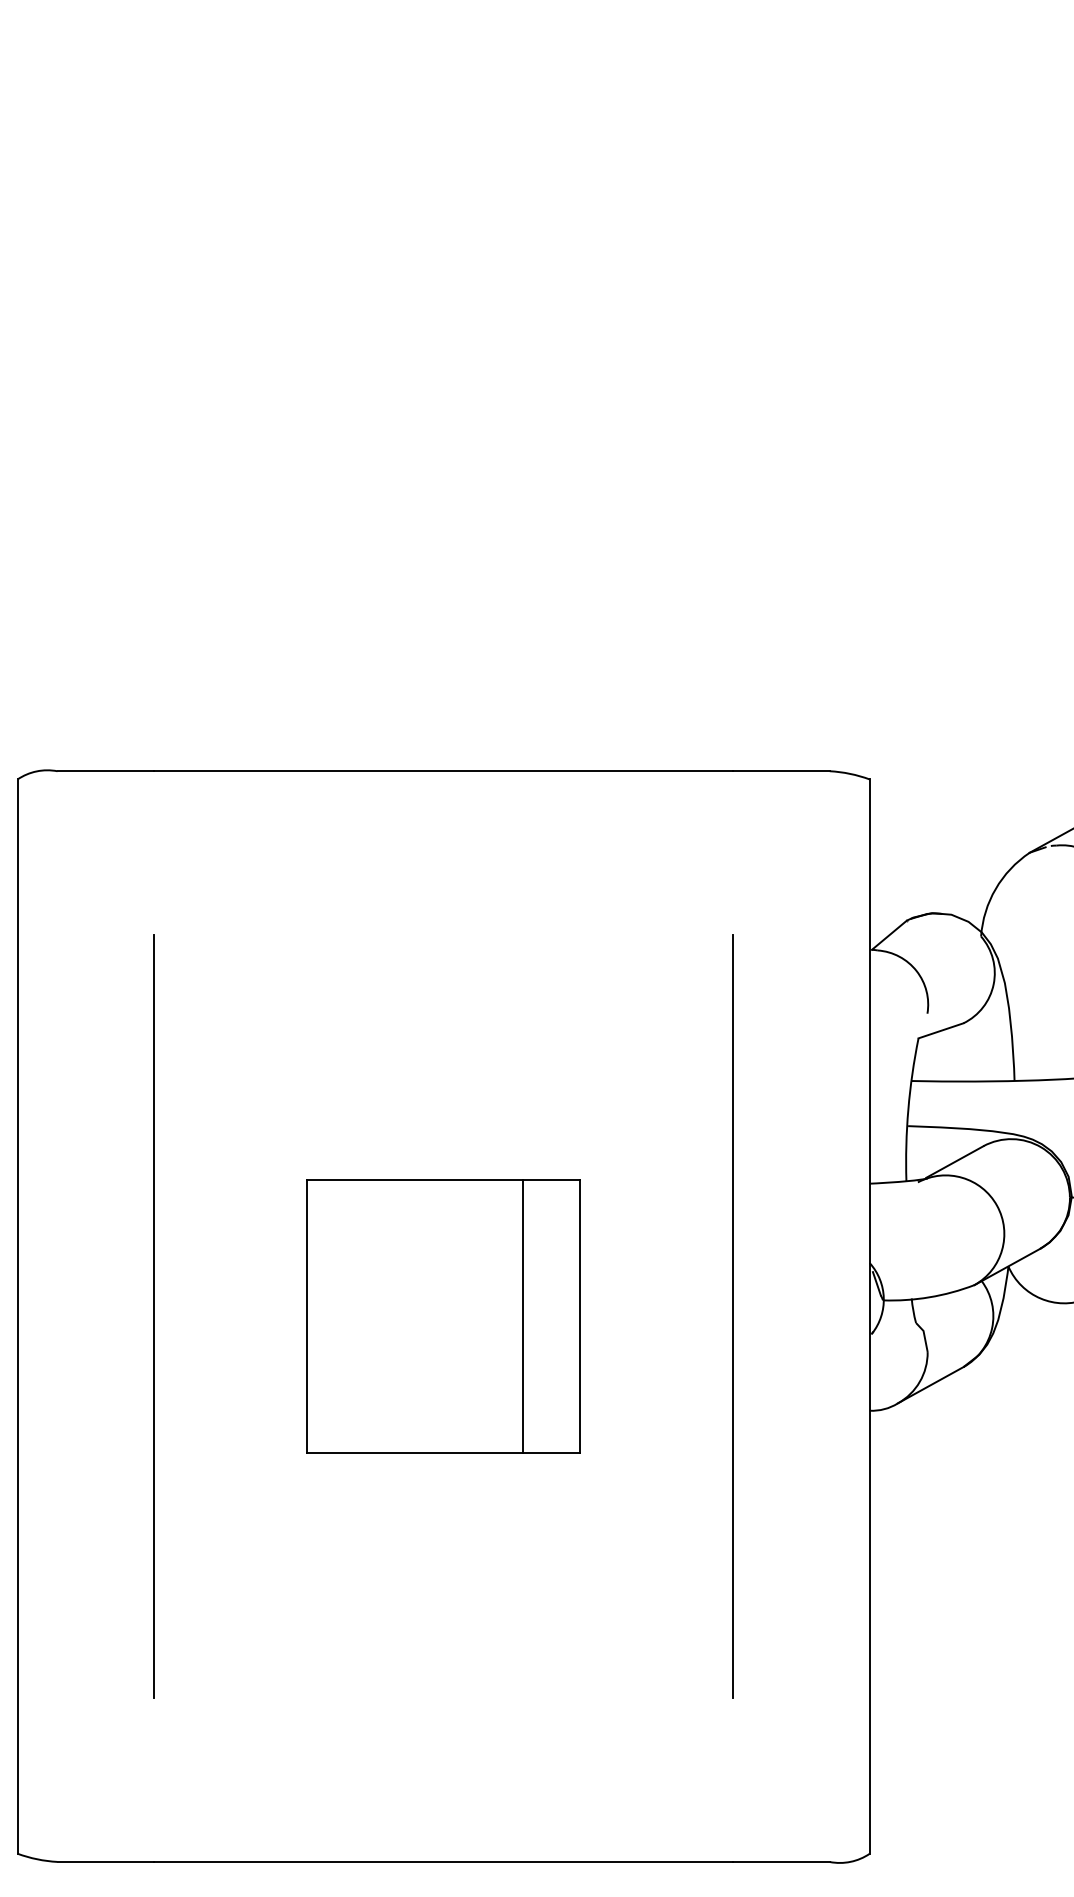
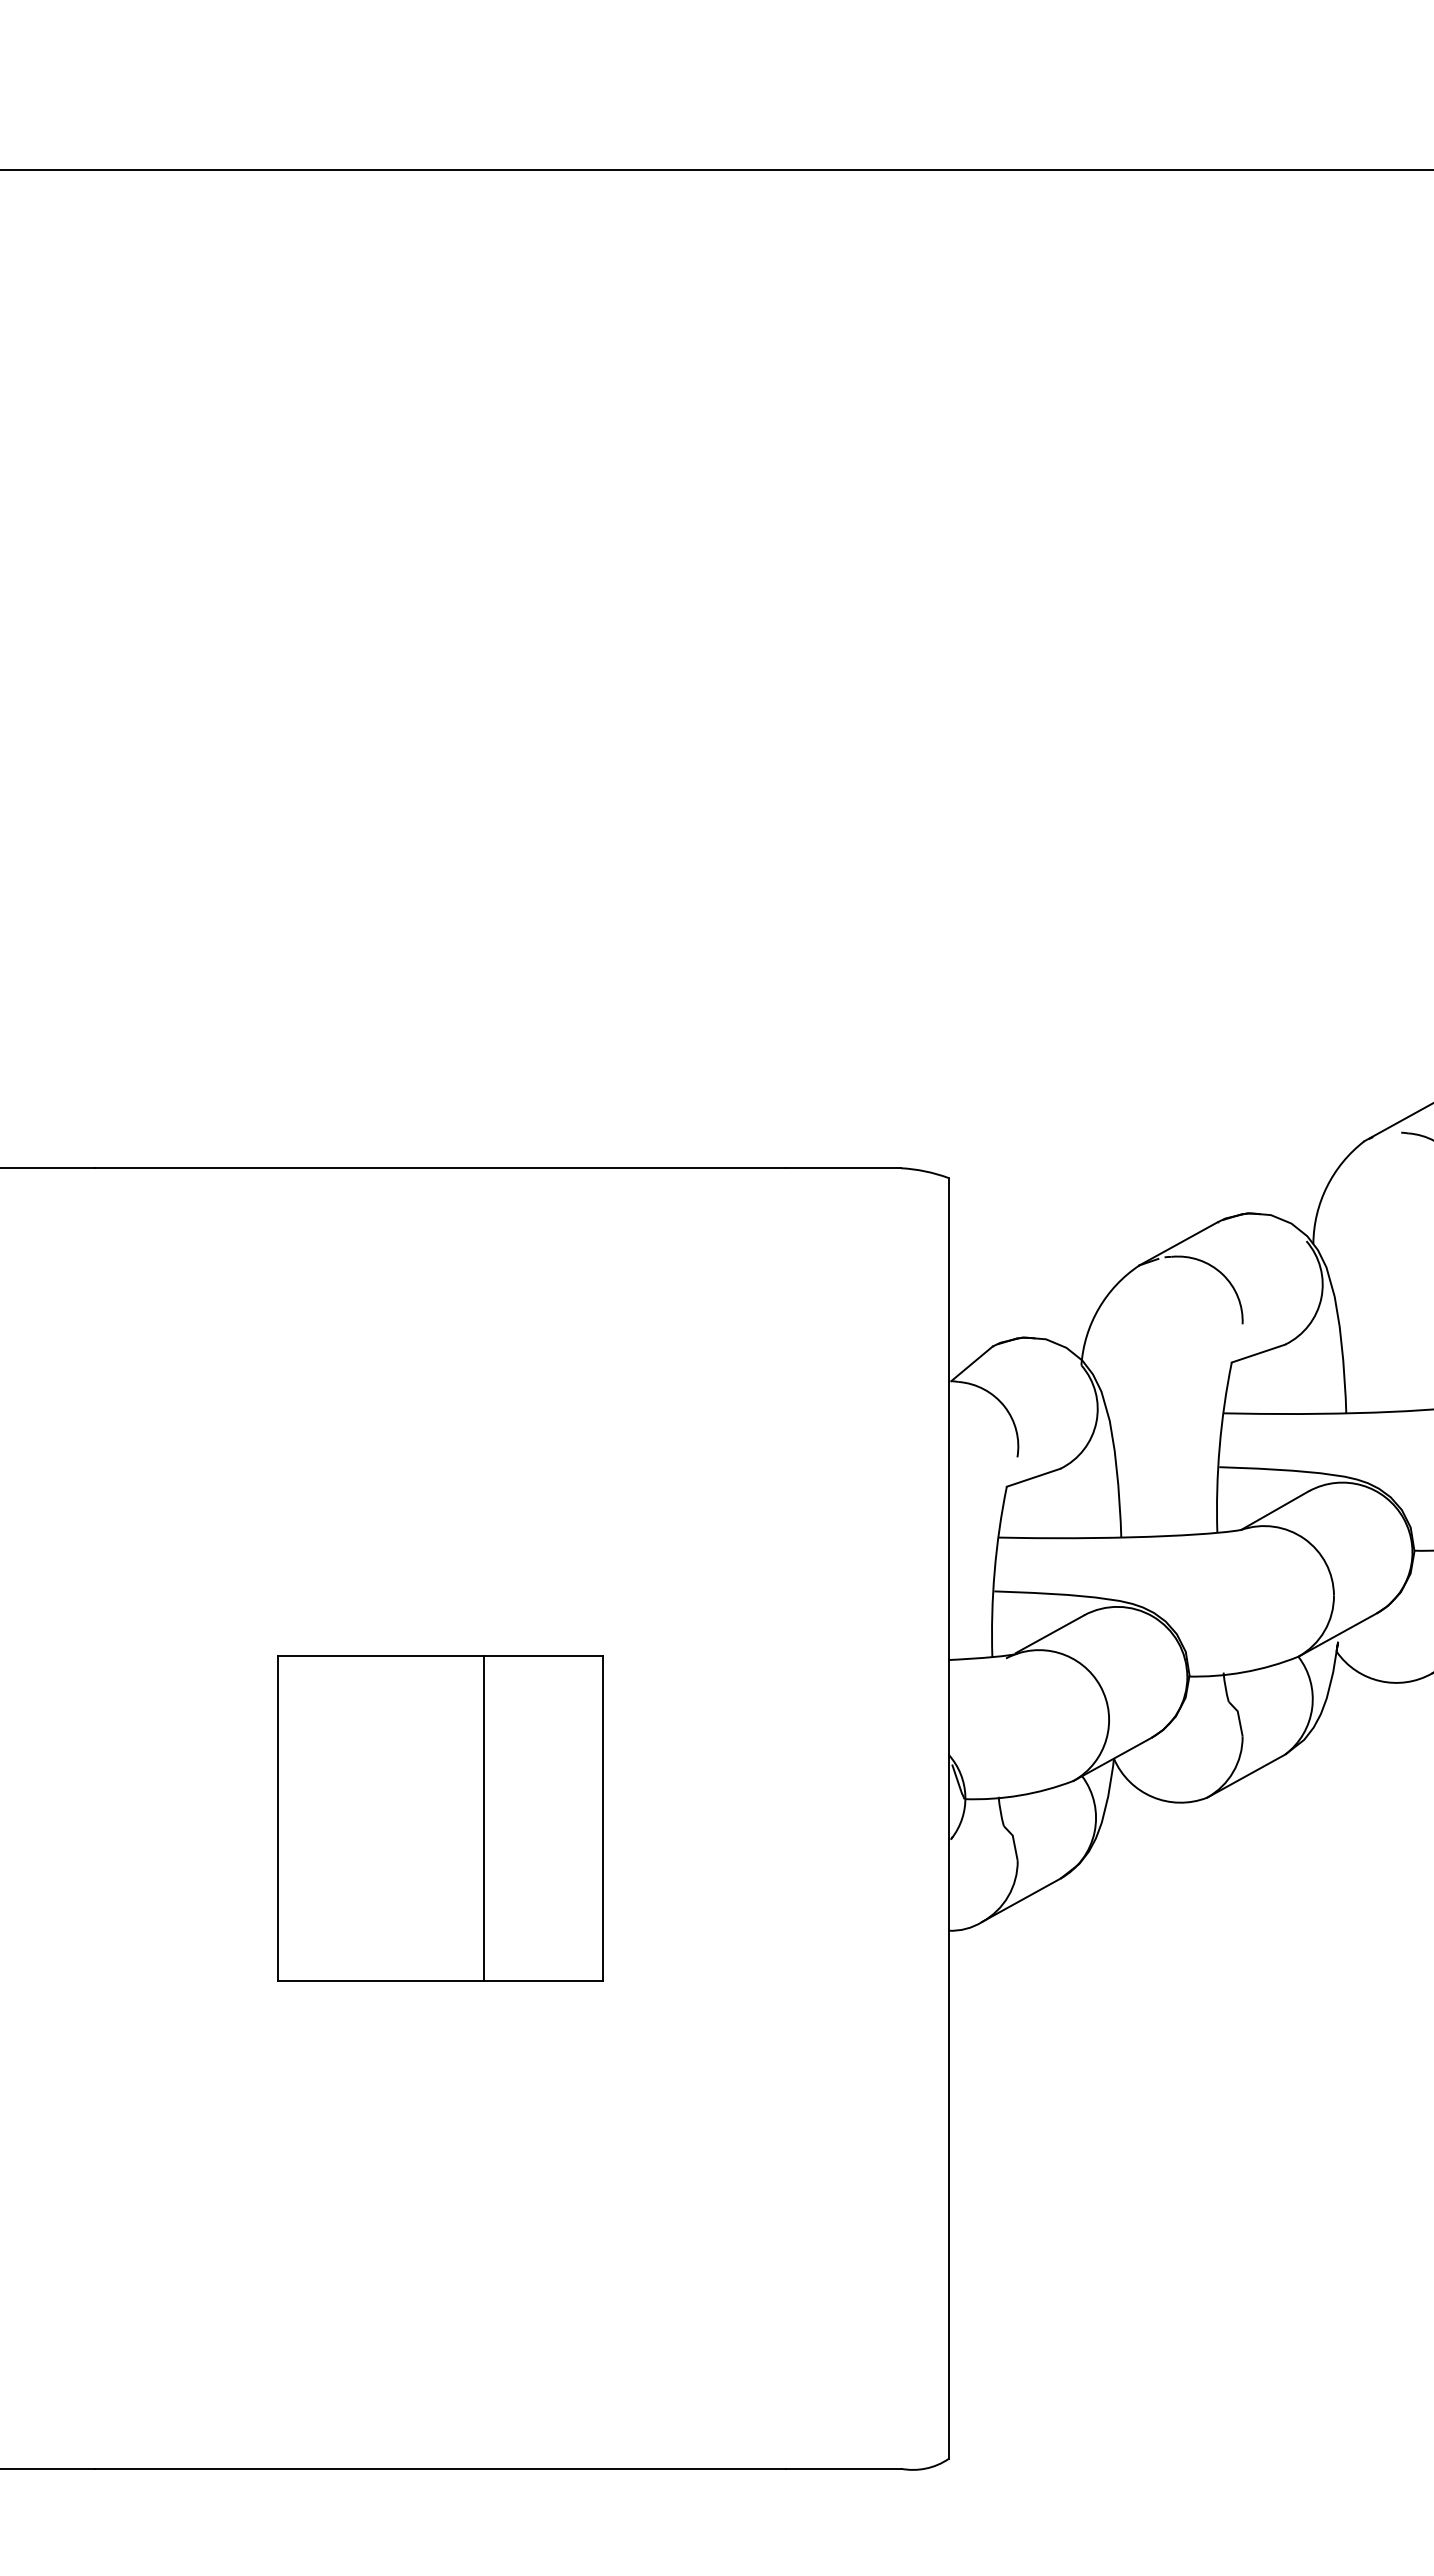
line: (153, 1316) -> (94, 1818), removed
line: (523, 1316) -> (484, 1818), moved
line: (733, 1316) -> (786, 1818), removed

